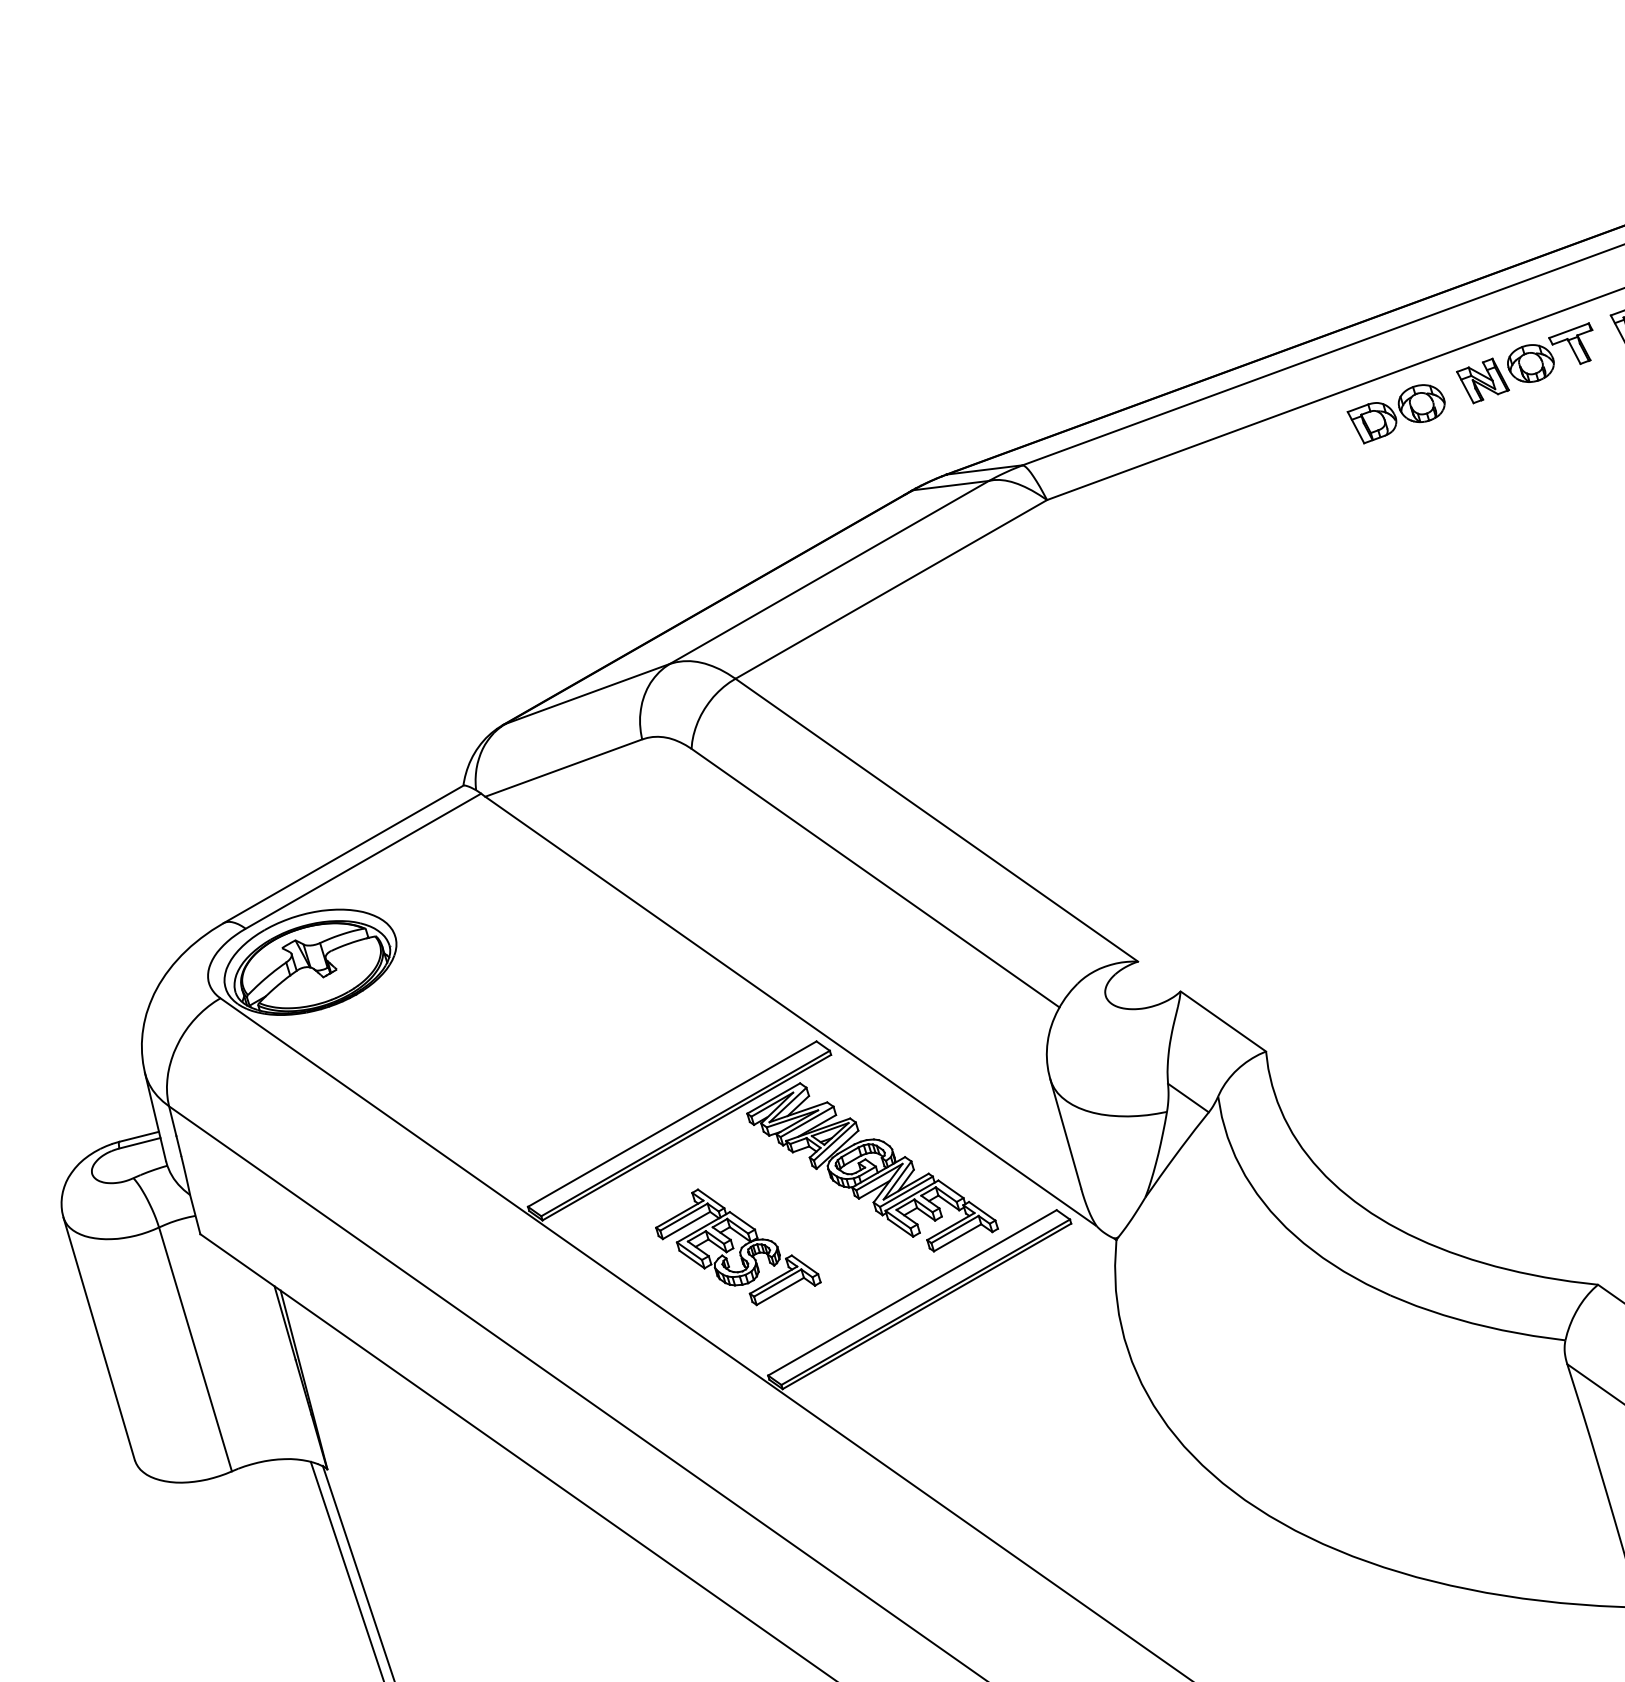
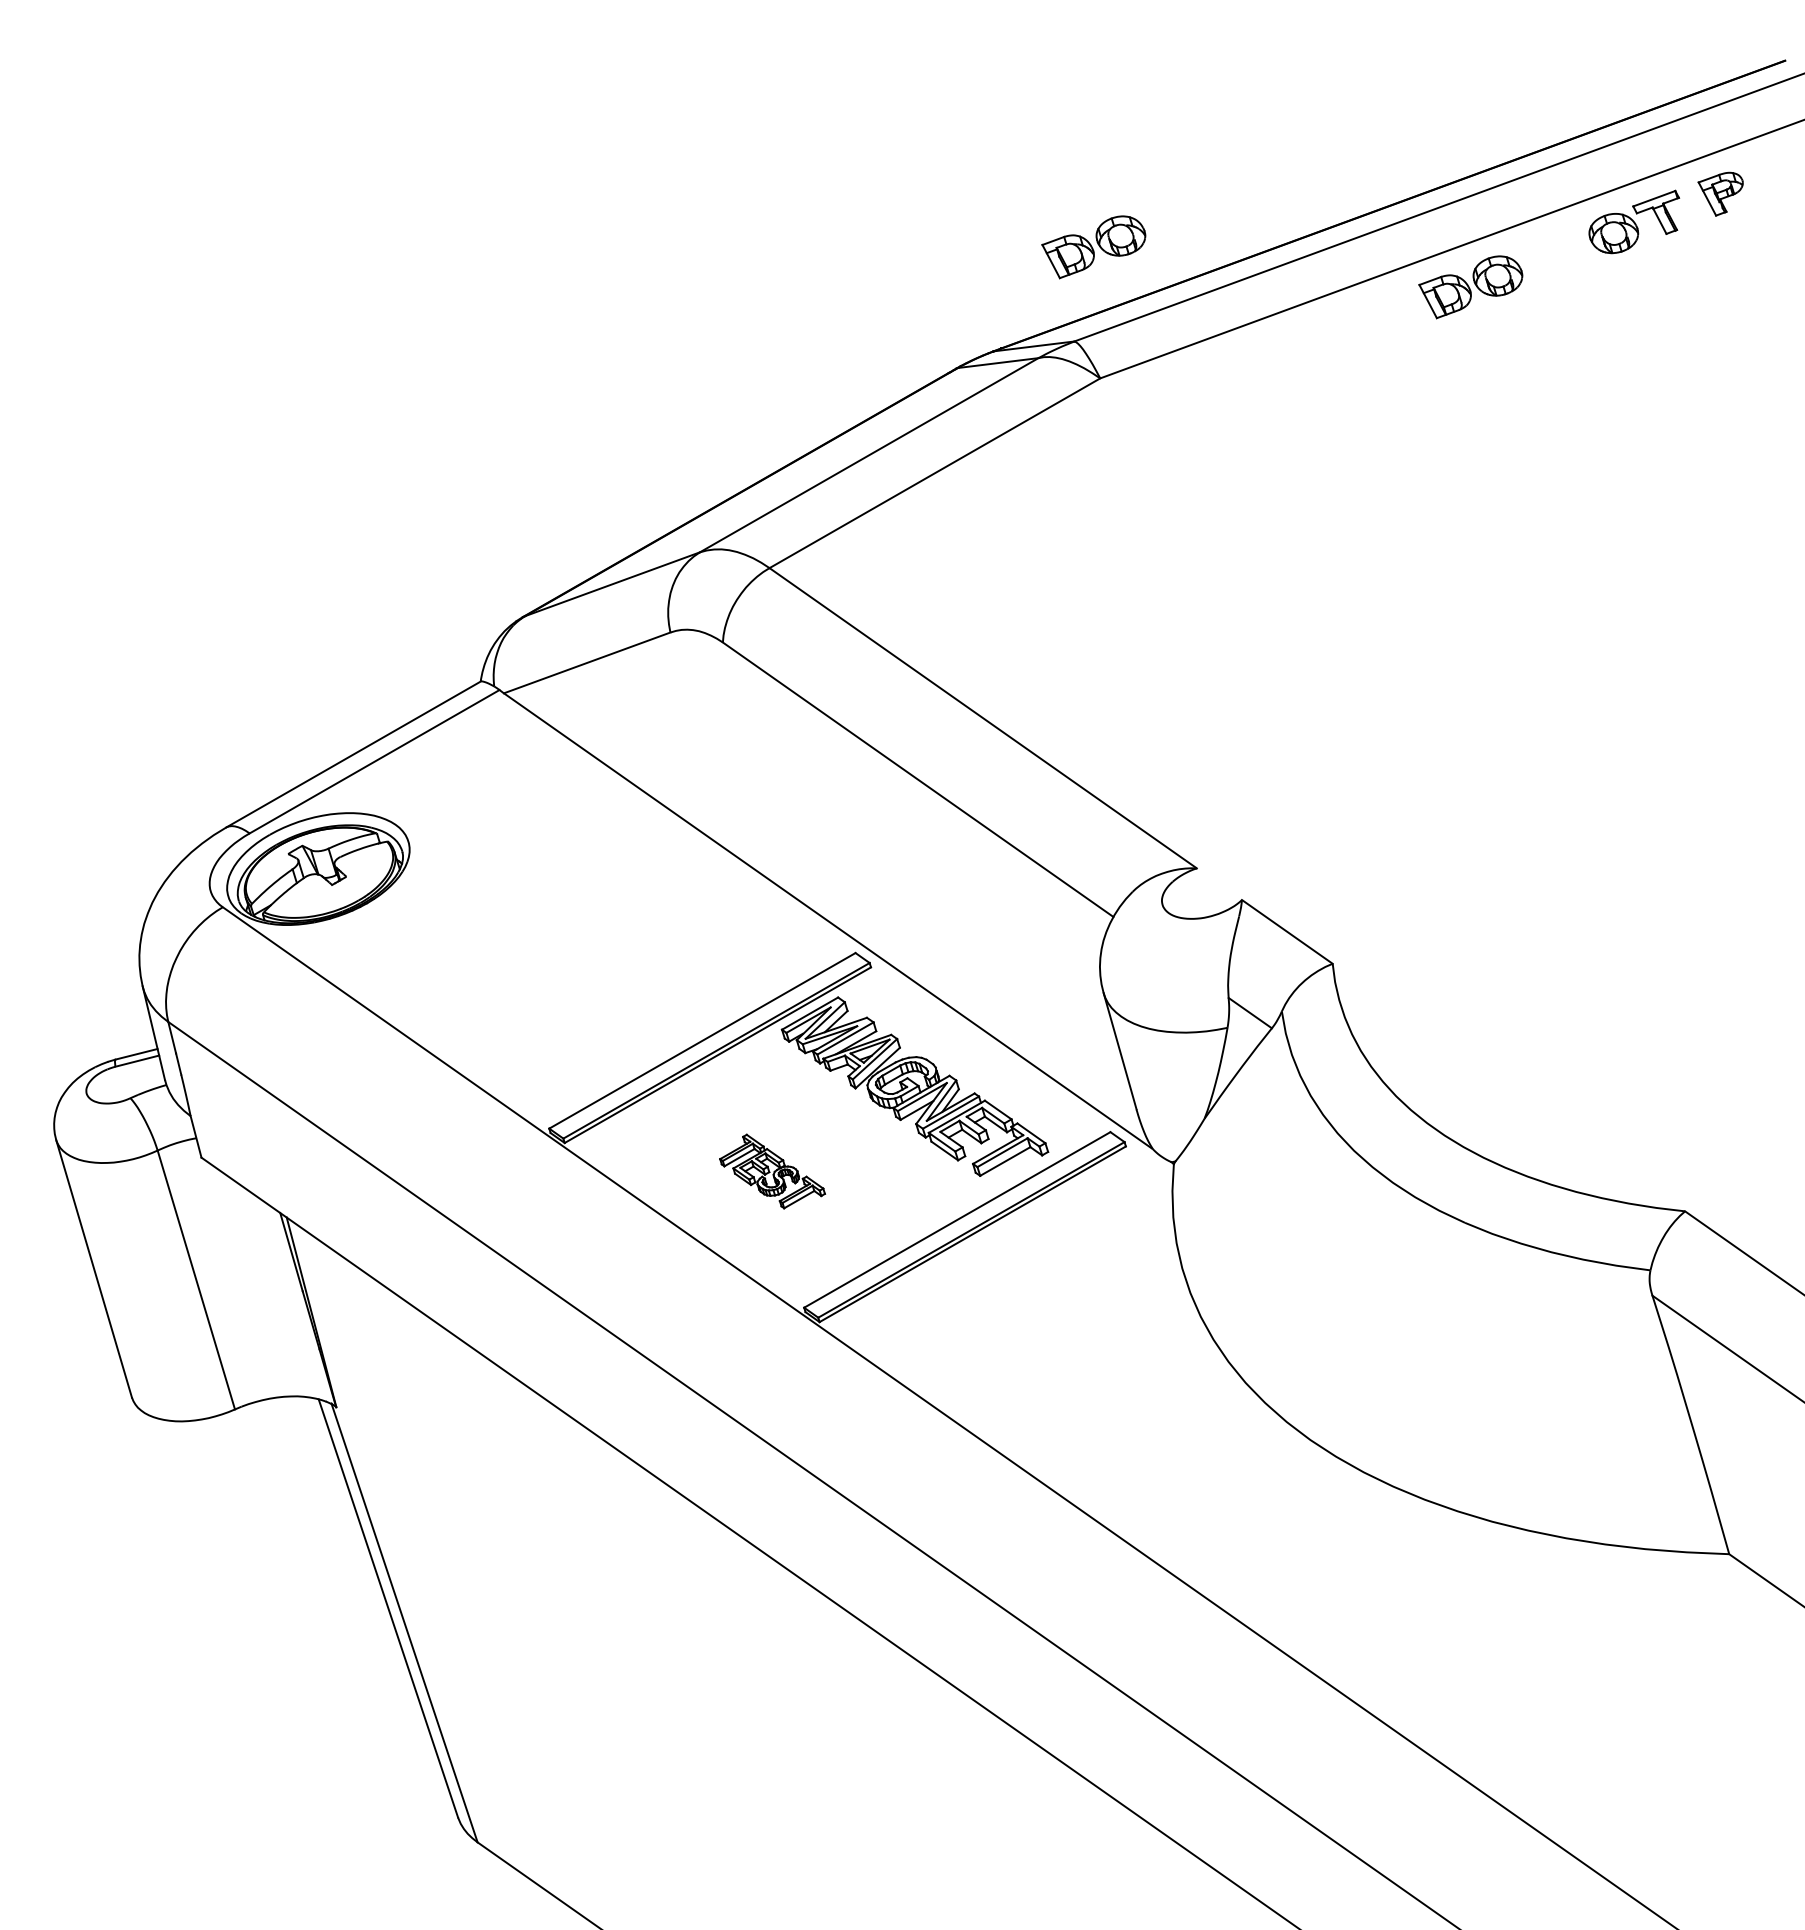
part: (1040, 376) -> (1093, 247), added
part: (1482, 380) -> (1562, 251), removed
part: (738, 1247) -> (772, 1171), size x0.6

